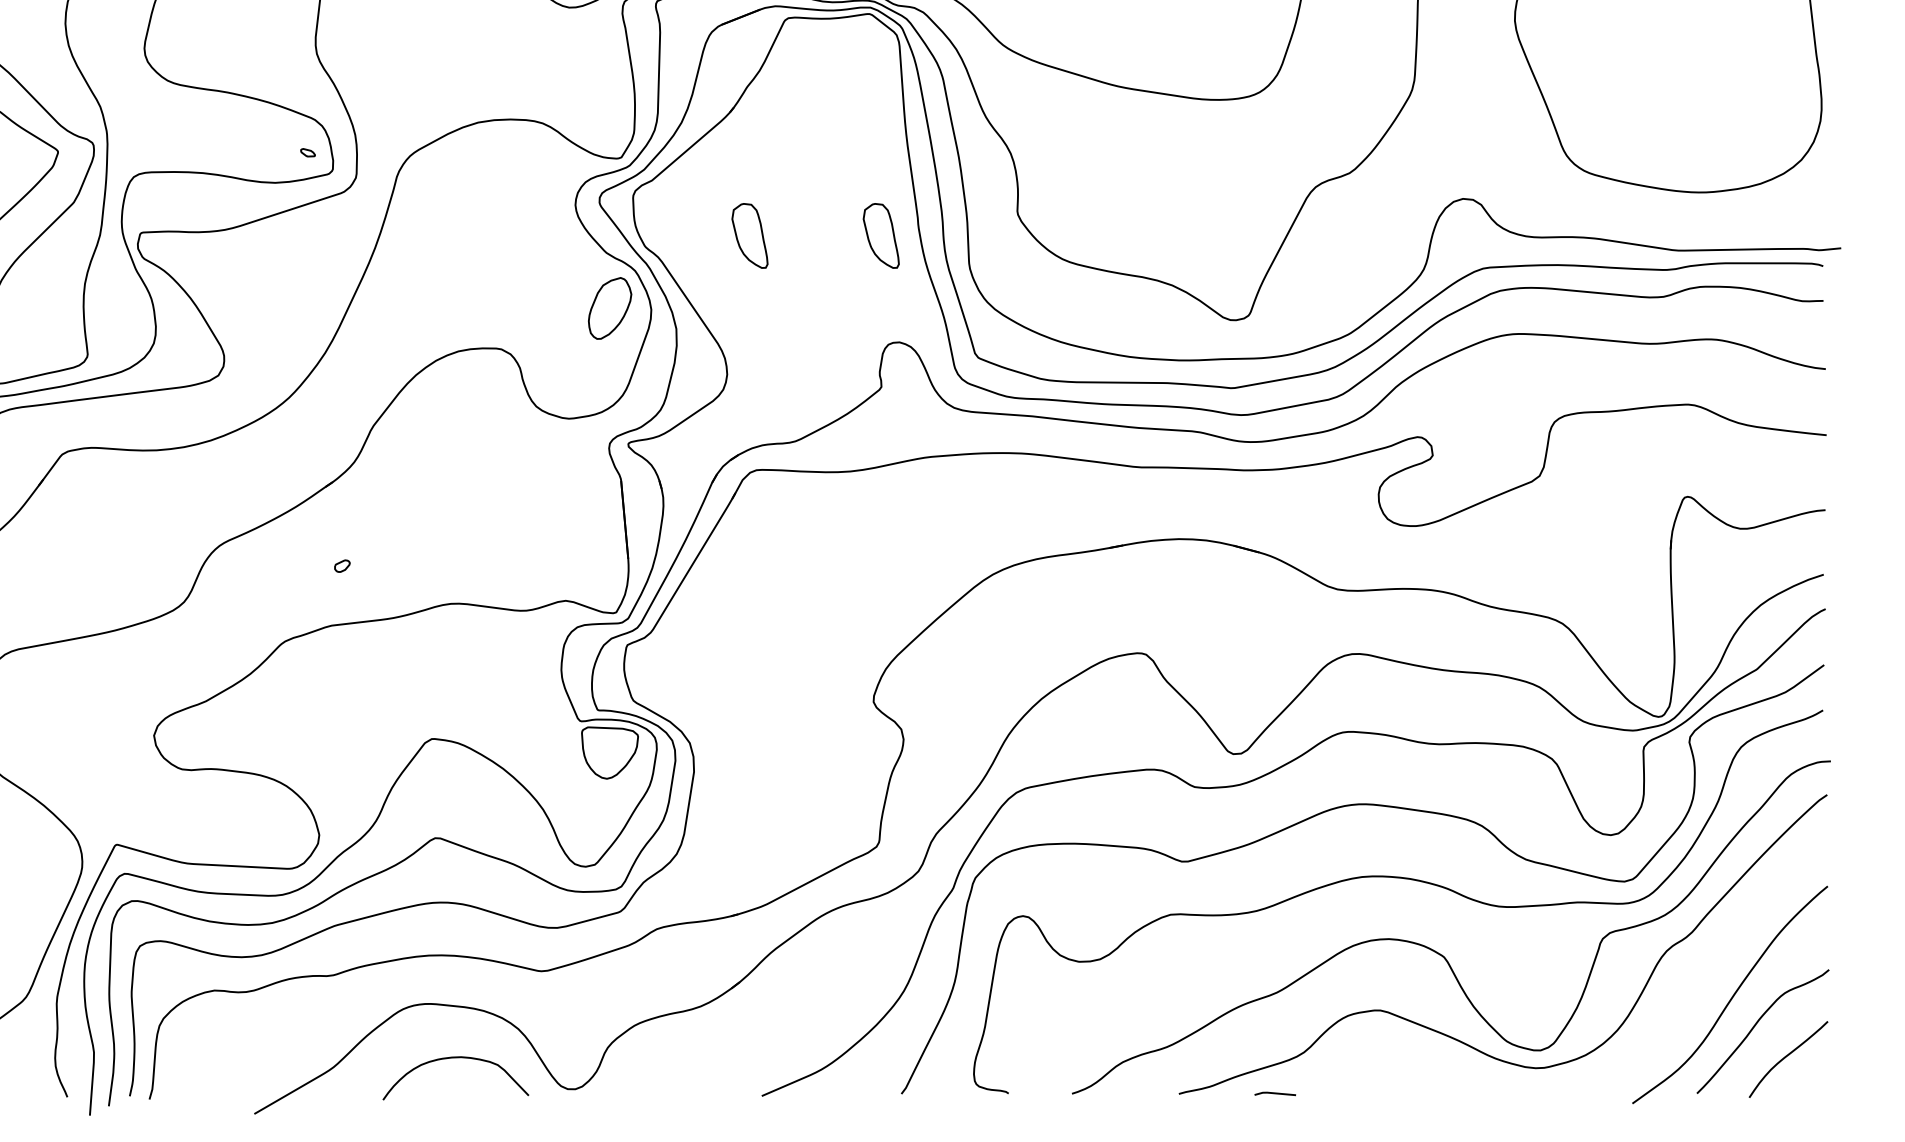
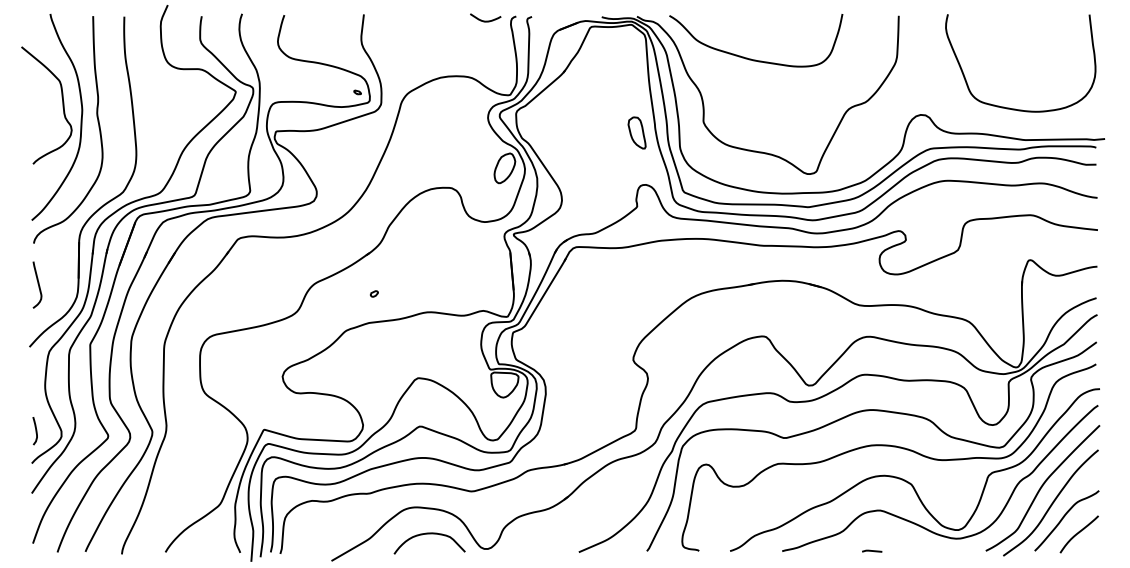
part: (748, 234) -> (572, 132), removed
curve: (1712, 963) -> (1042, 487), added
line: (1275, 1092) -> (872, 550), moved

